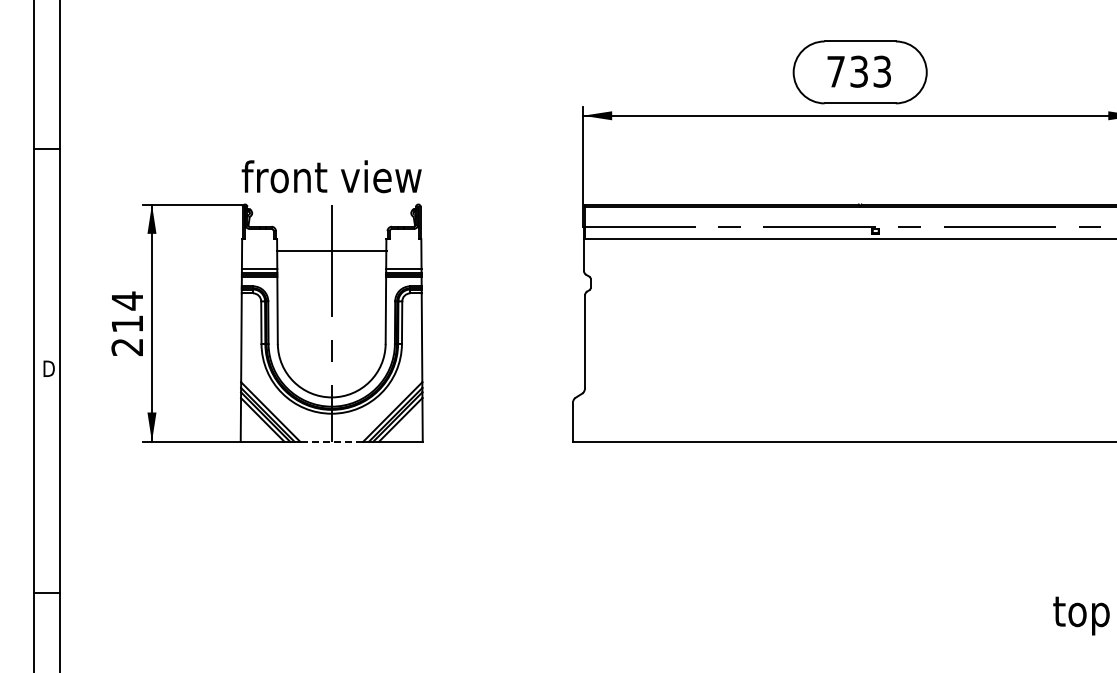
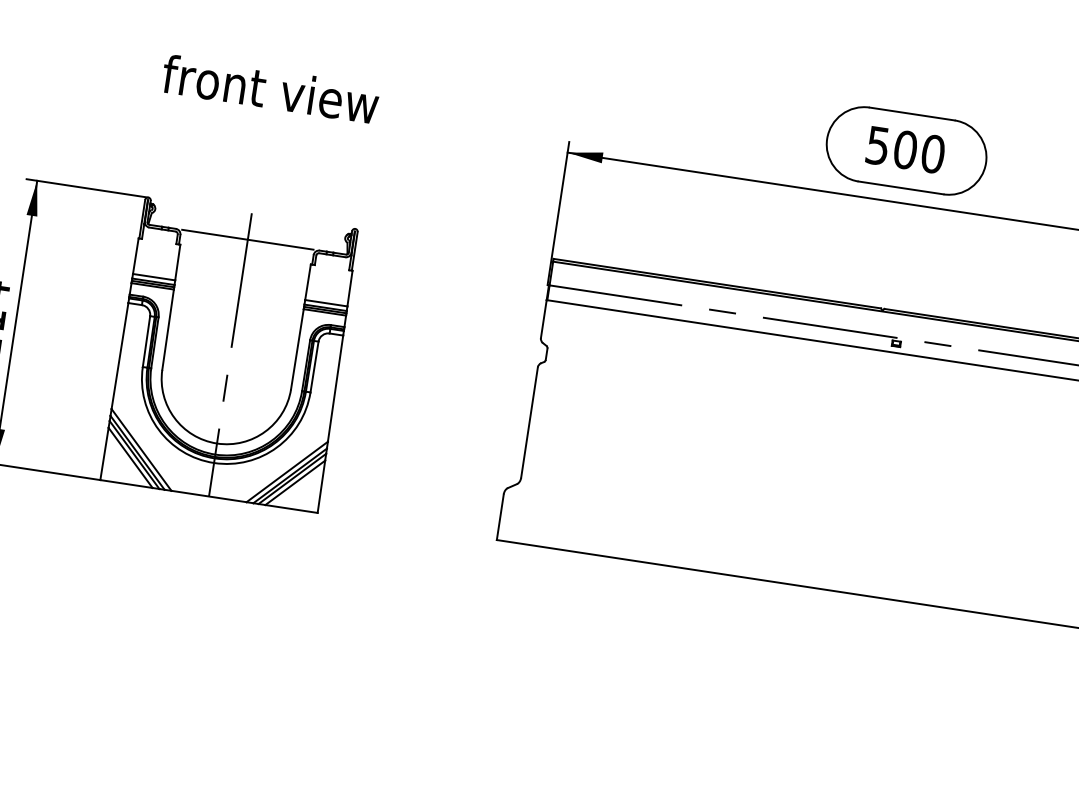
text: (859, 71) -> (905, 149), 733 -> 500
text: (331, 176) -> (270, 89), moved
line: (331, 250) -> (247, 239), moved
line: (331, 441) -> (208, 496), dashed -> solid

